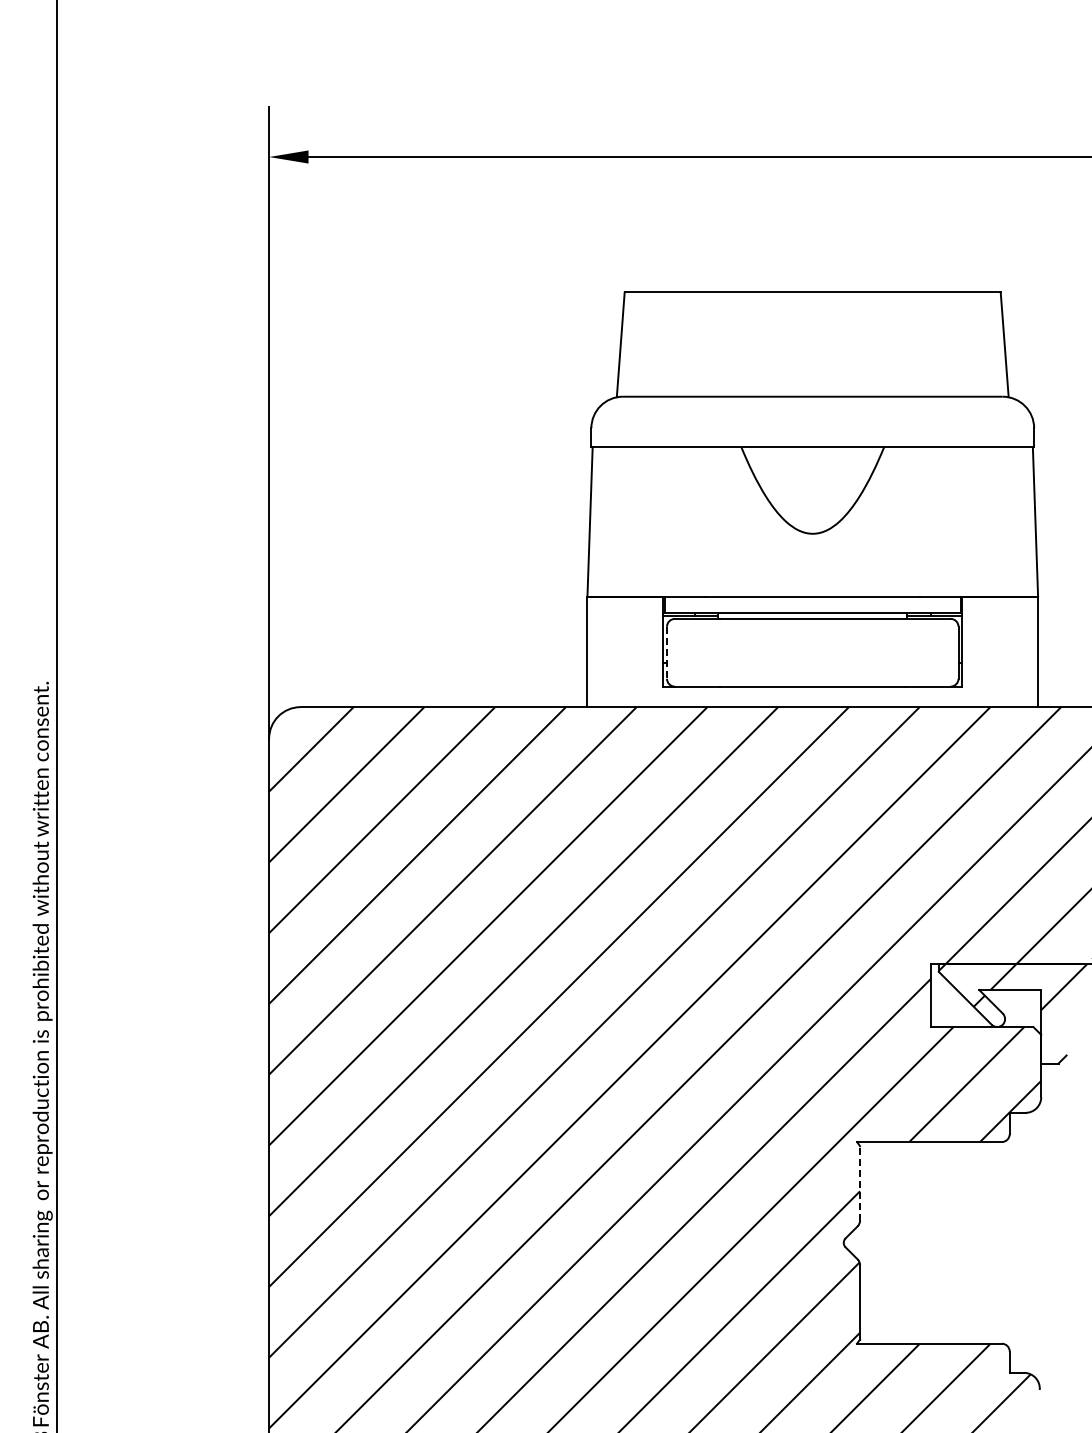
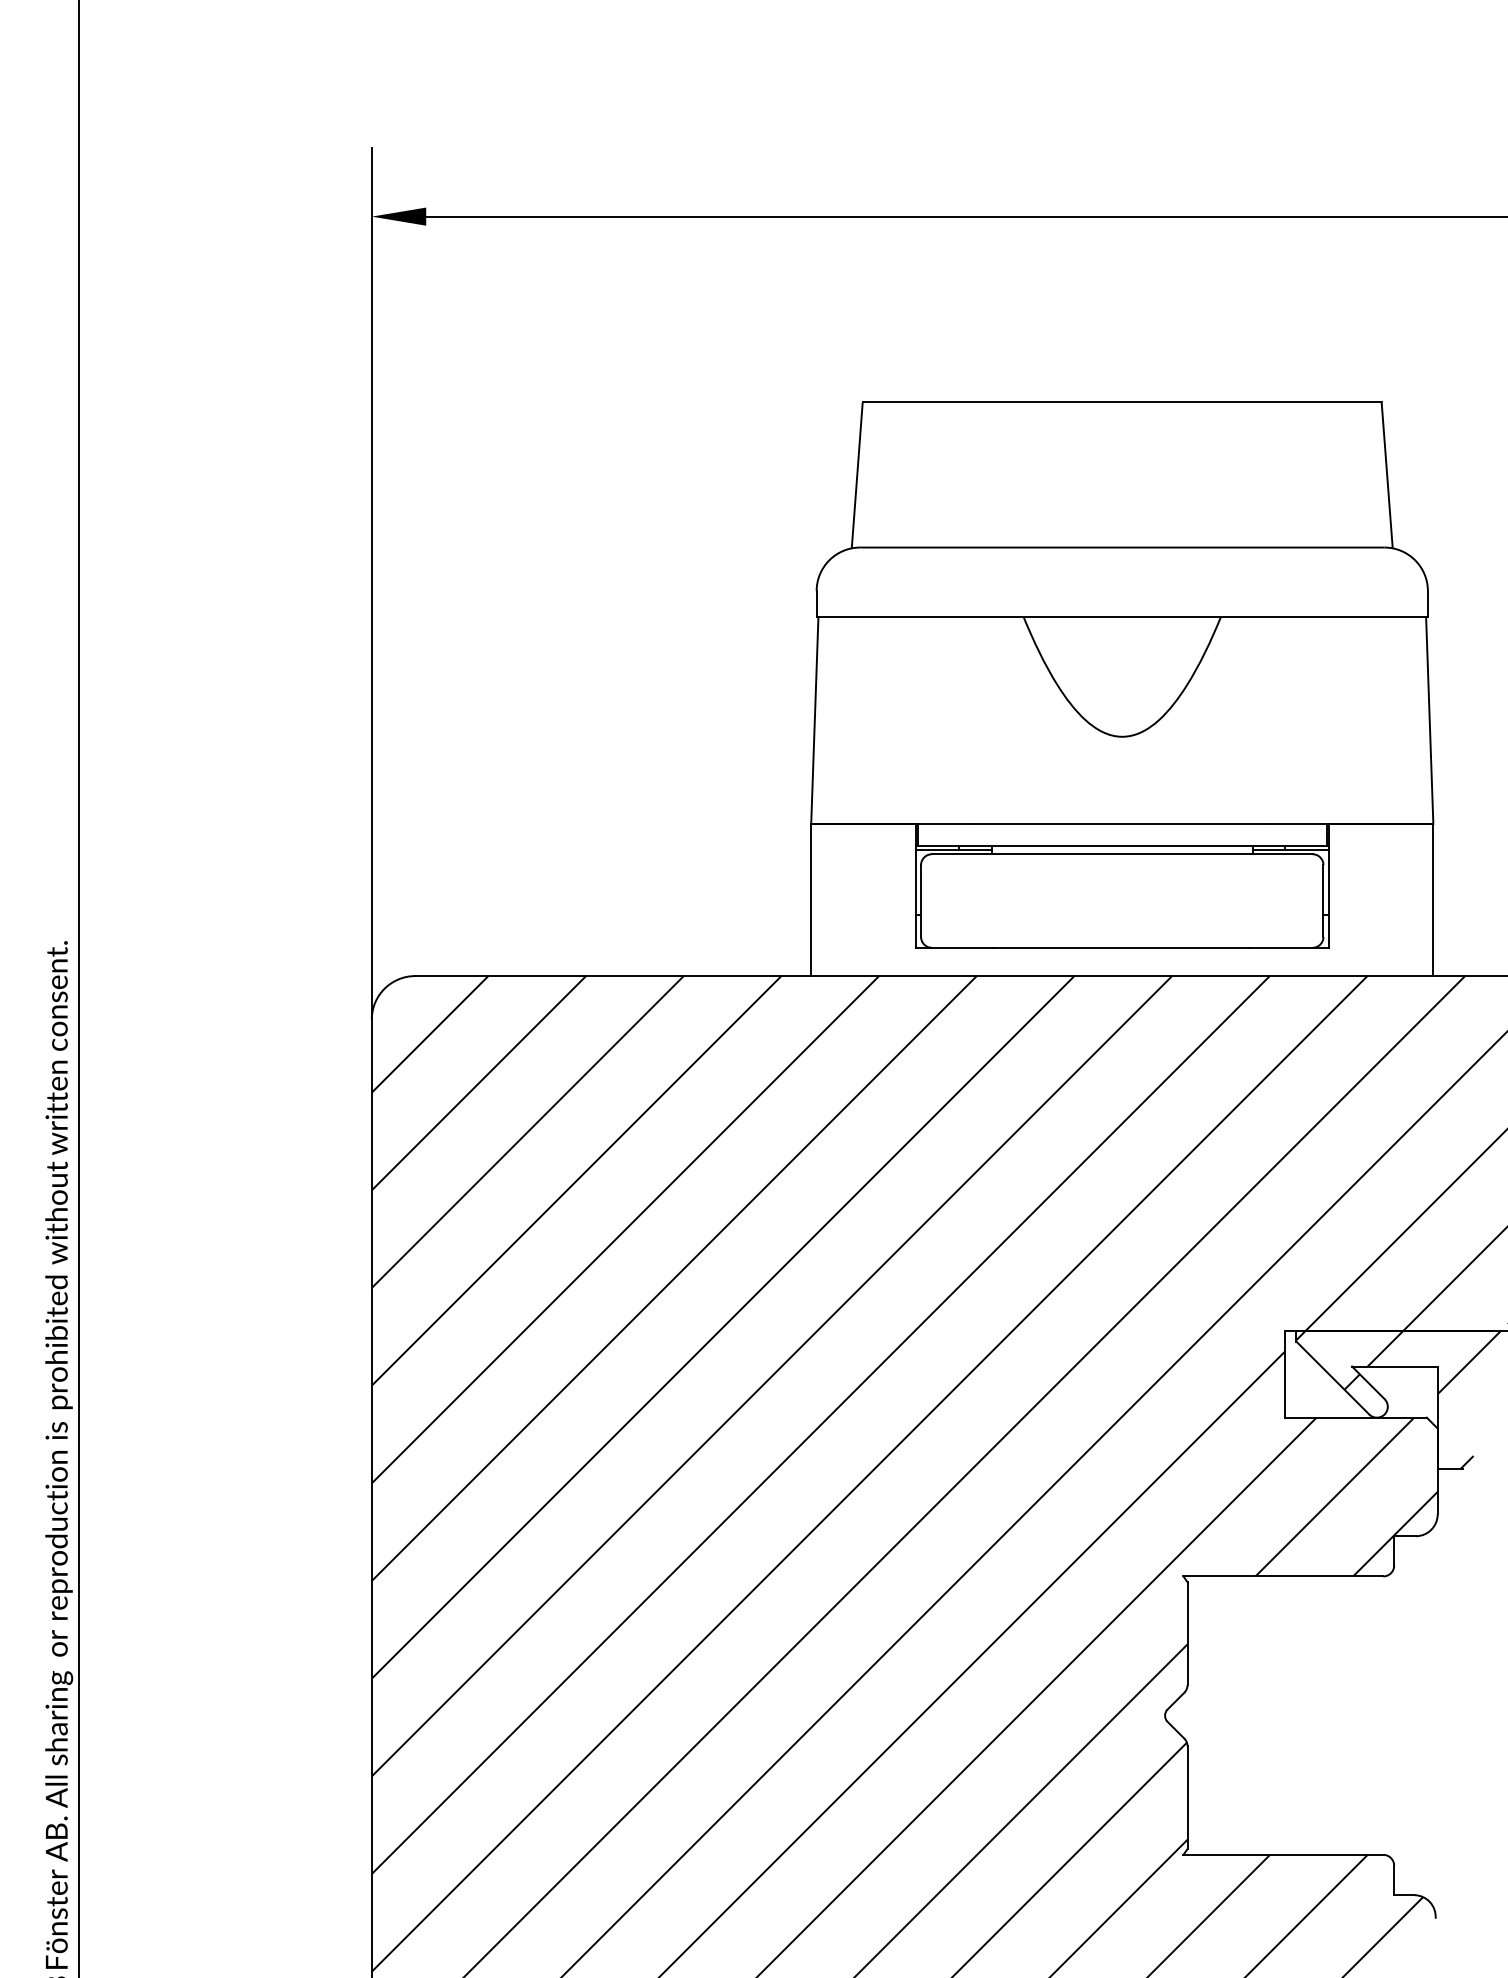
line: (667, 652) -> (921, 900), dashed -> solid
line: (860, 1182) -> (1188, 1632), dashed -> solid

